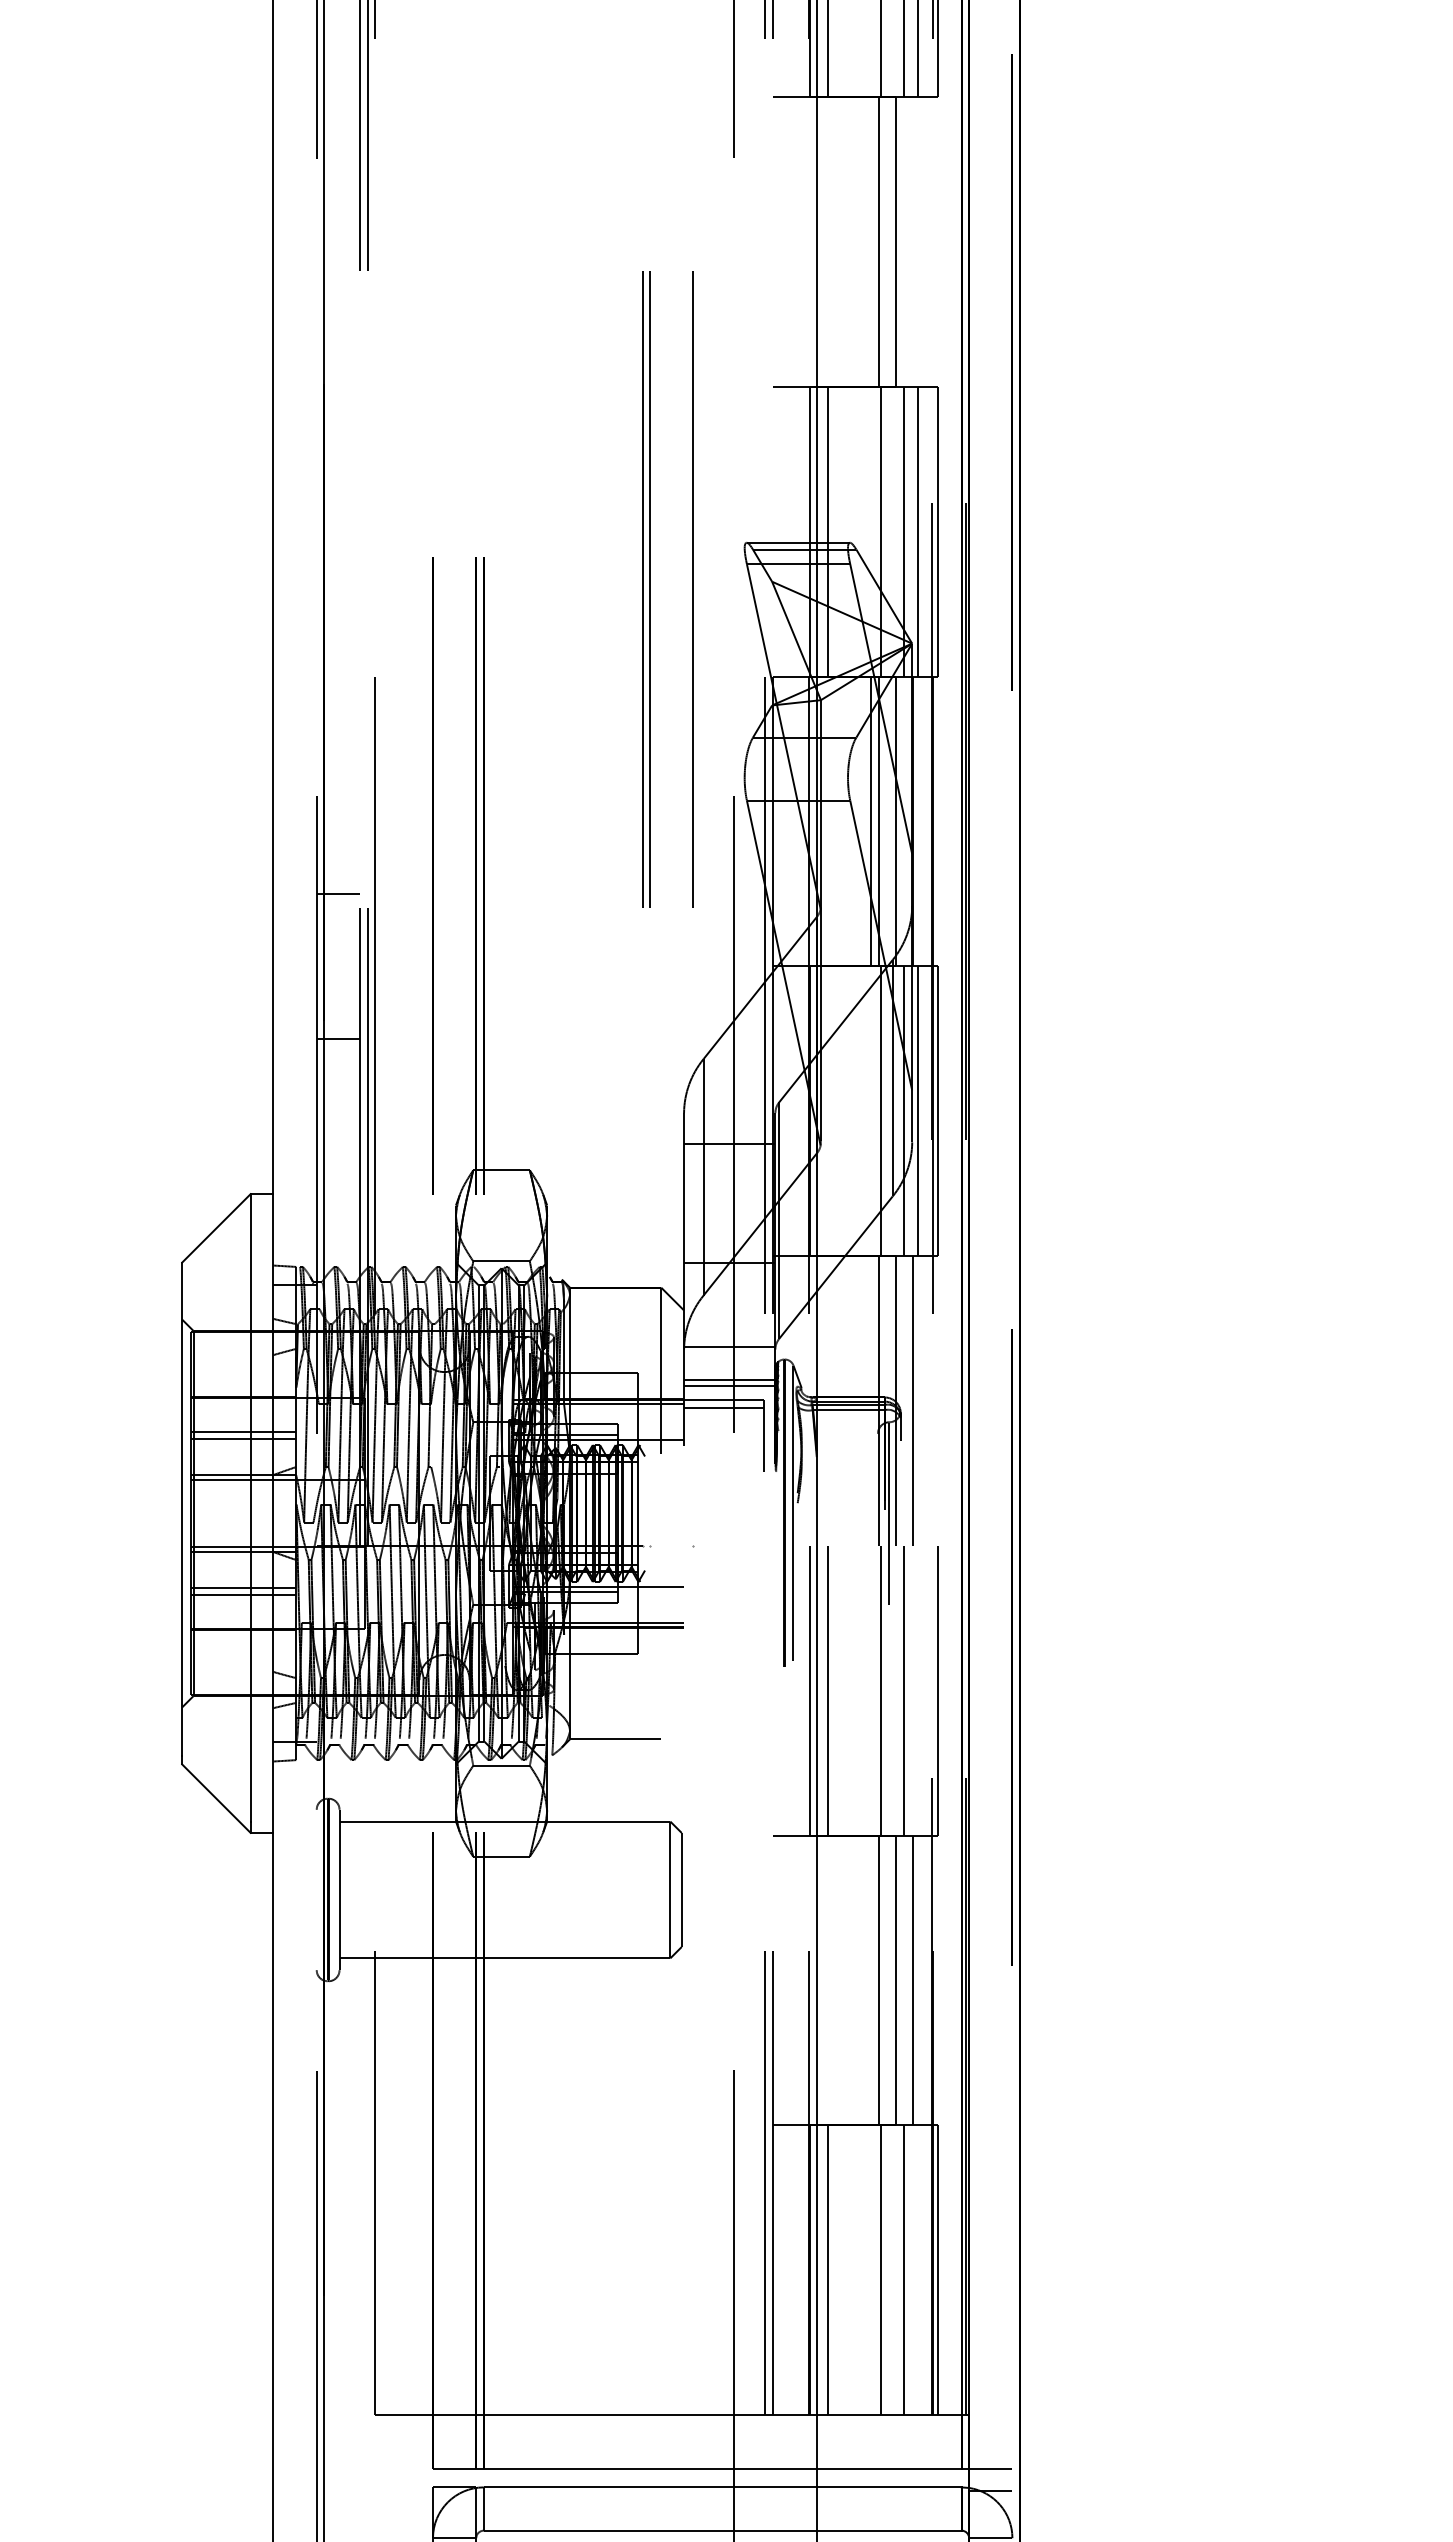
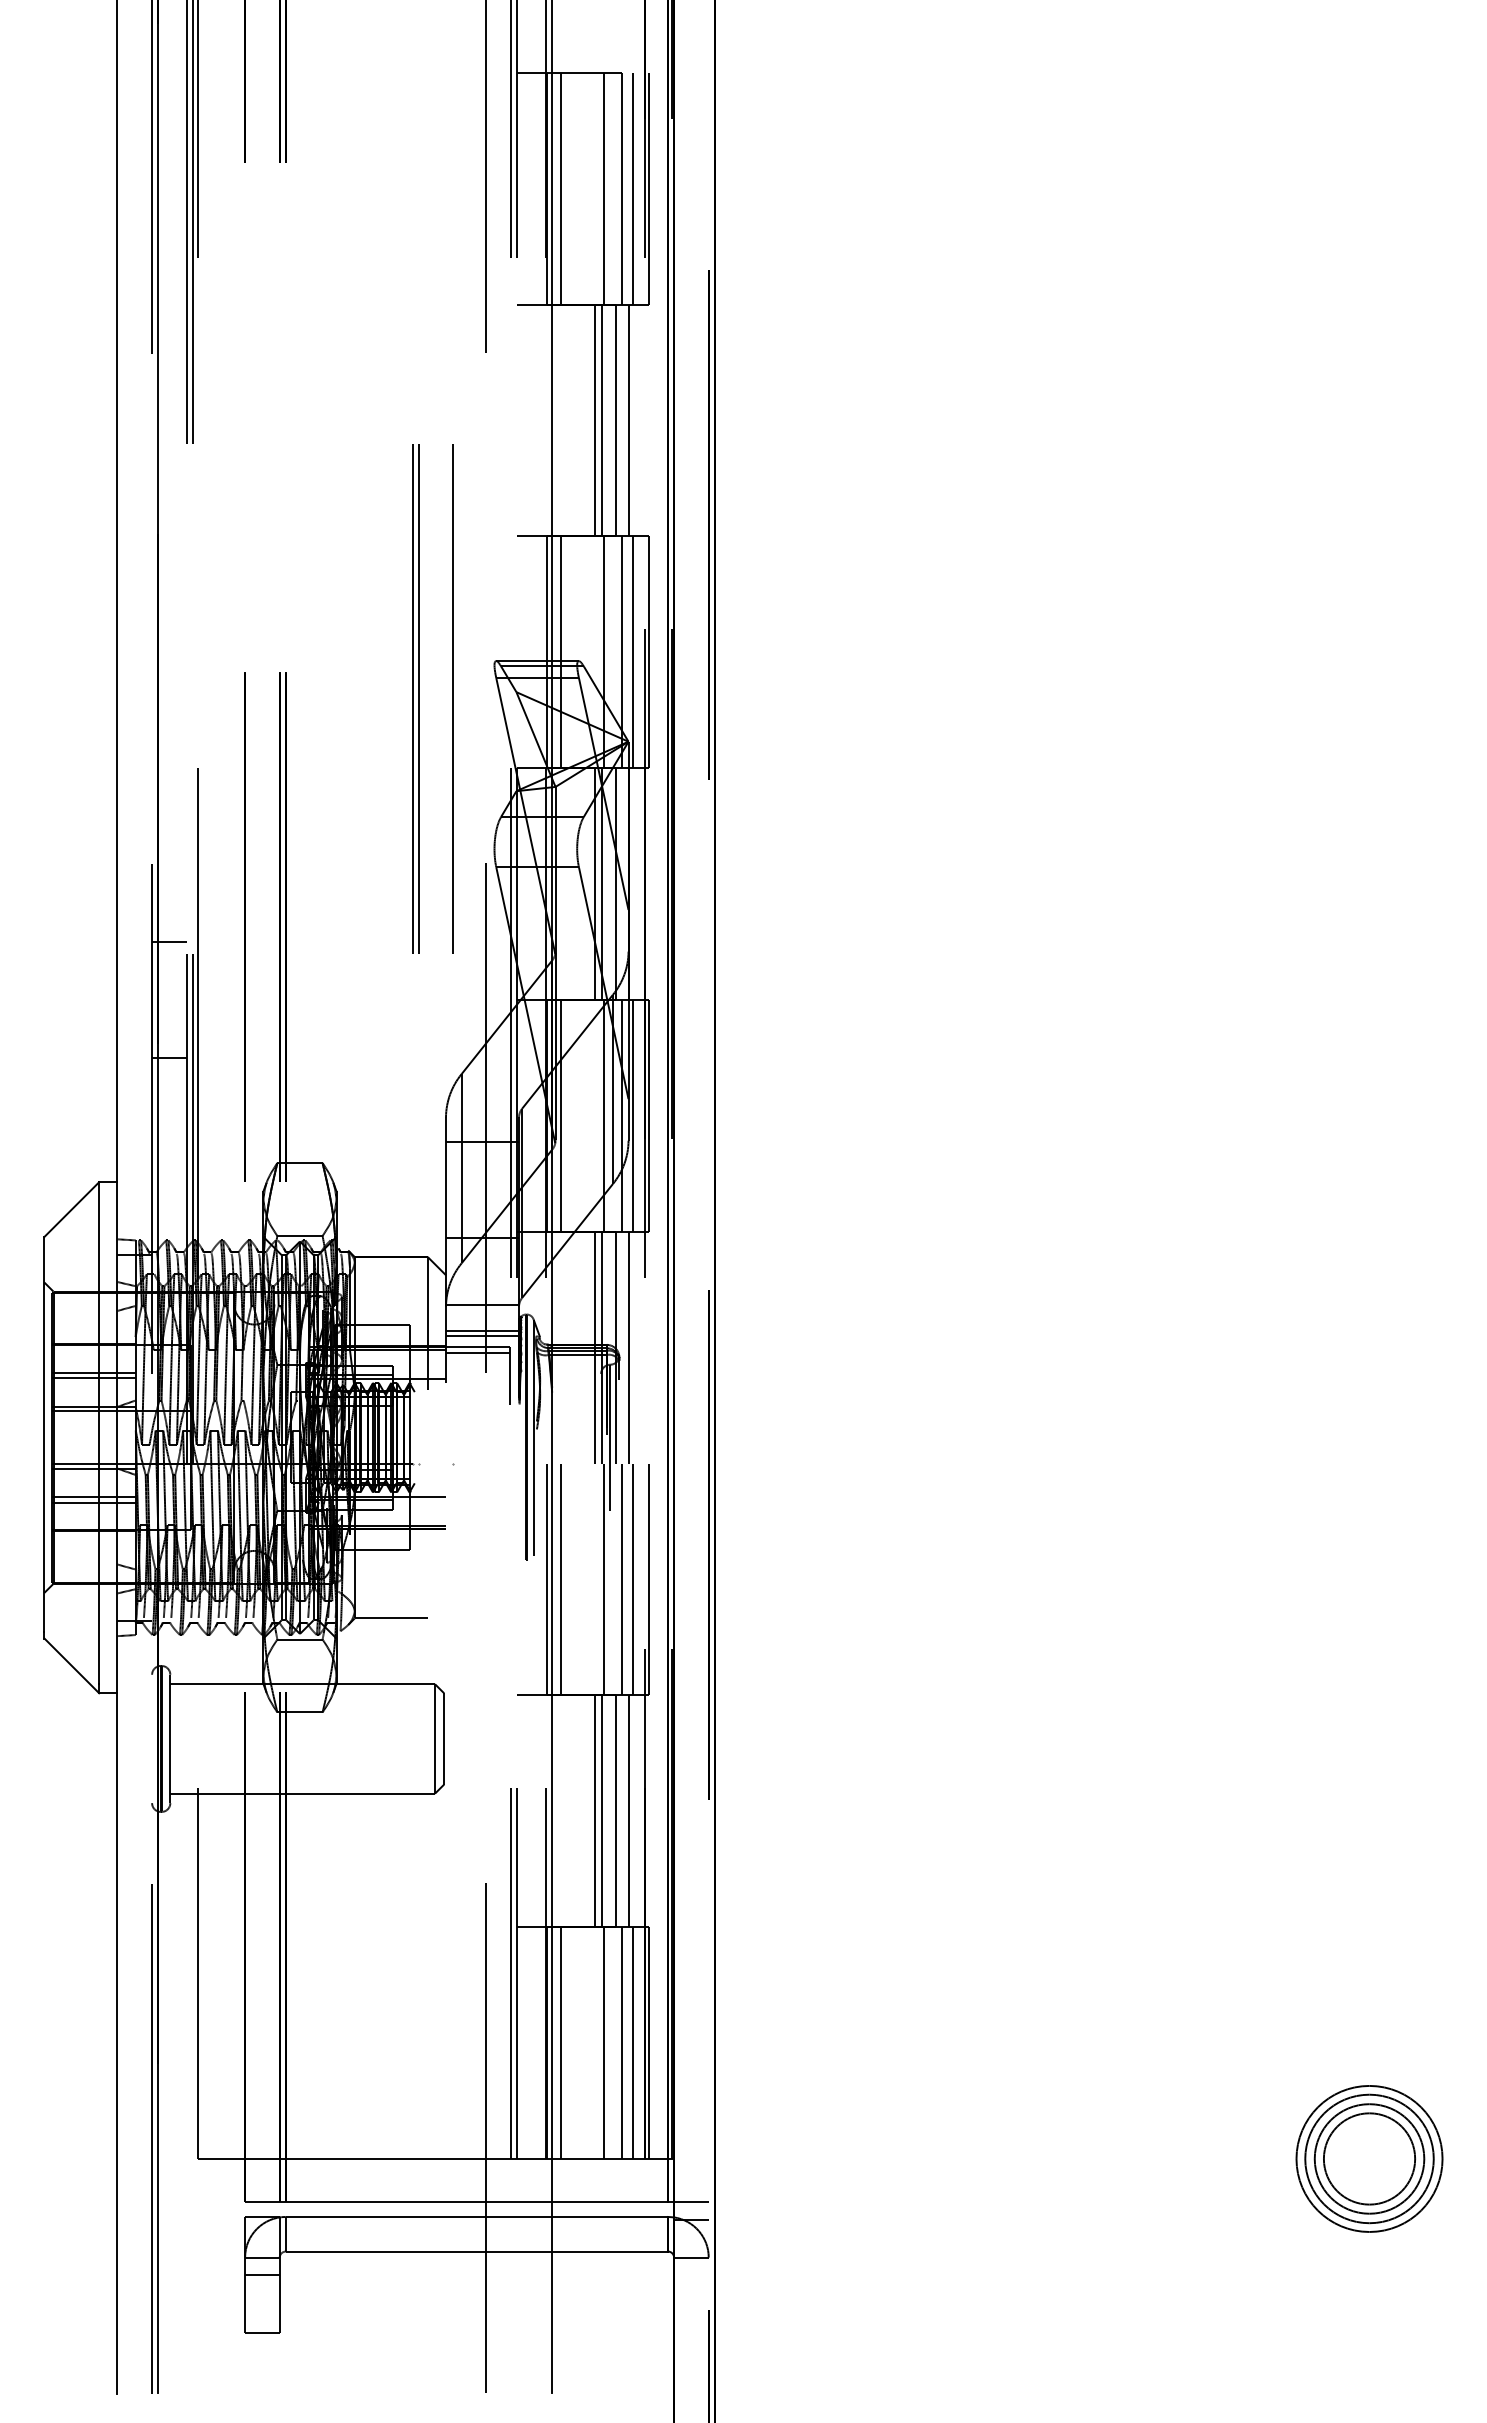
line: (870, 242) -> (595, 420), added
line: (913, 242) -> (629, 420), added
line: (827, 1110) -> (560, 1115), added
line: (870, 1400) -> (595, 1347), added
line: (917, 1690) -> (632, 1579), added
line: (870, 1980) -> (595, 1811), added
line: (917, 2269) -> (632, 2042), added

